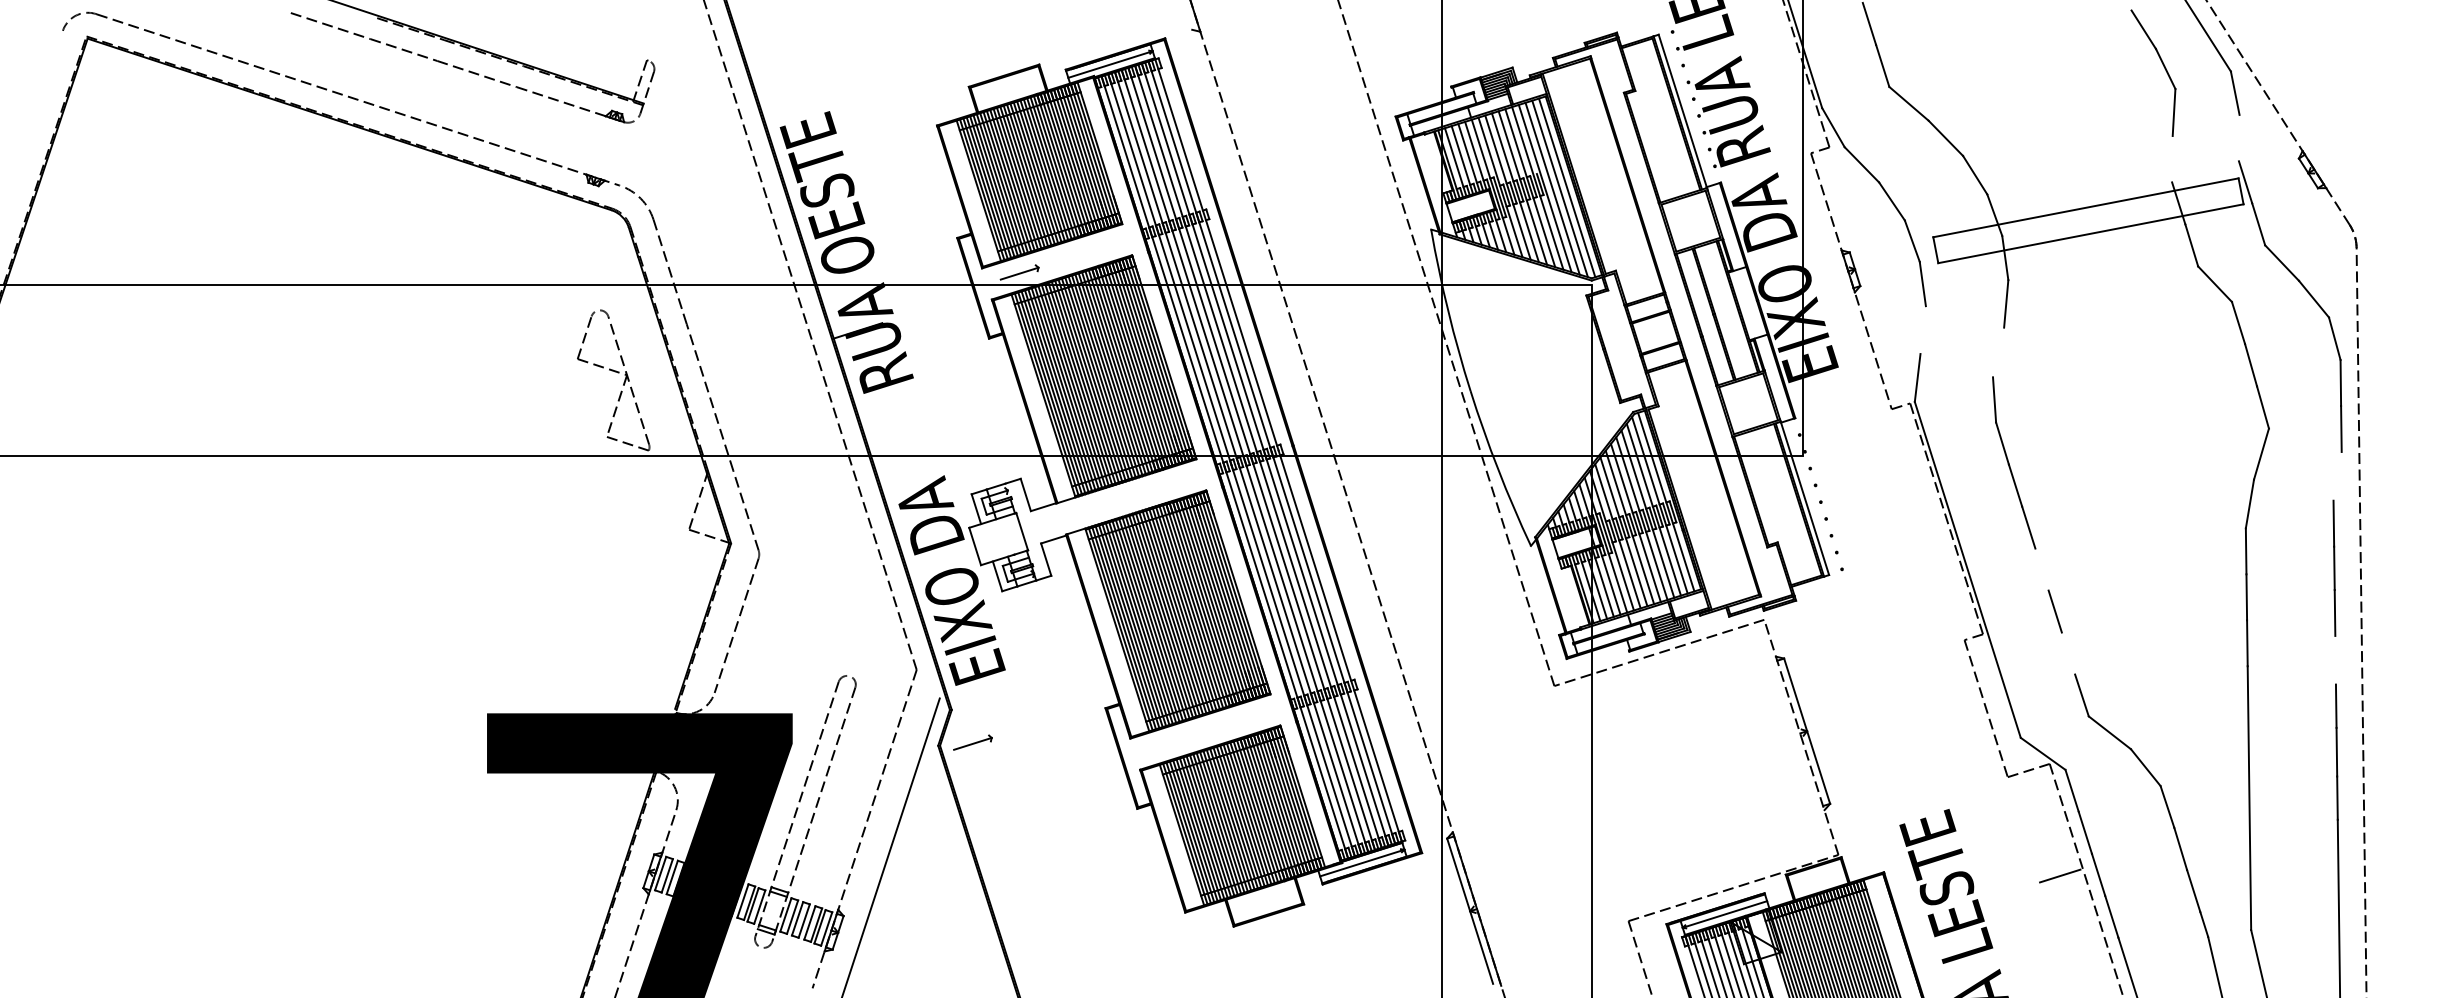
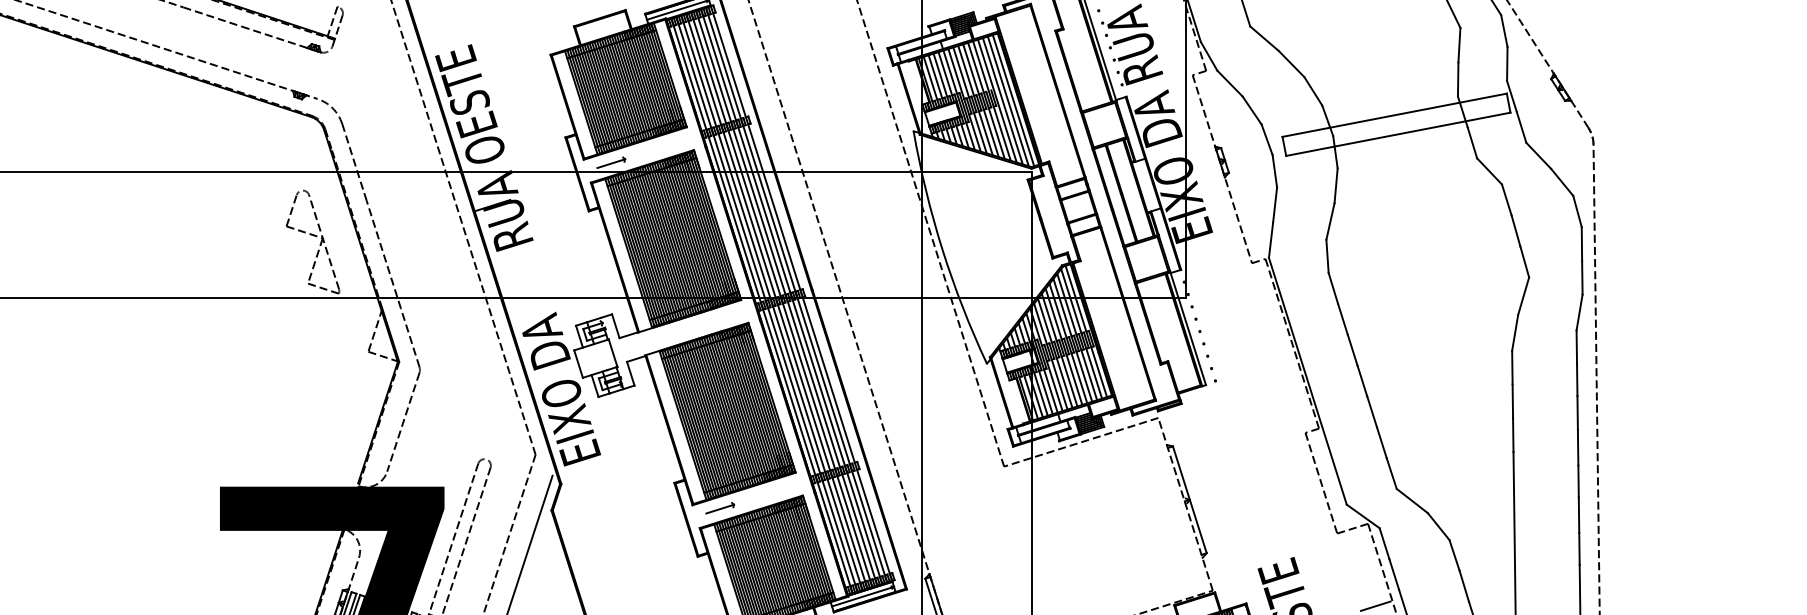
line: (2238, 137) -> (1506, 63), added
line: (2172, 159) -> (1458, 79), added
line: (1922, 330) -> (1274, 205), added
line: (1998, 352) -> (1330, 221), added
line: (2337, 475) -> (1579, 311), added
line: (2041, 569) -> (1362, 380), added
line: (2068, 653) -> (1381, 442), added
line: (2335, 659) -> (1578, 447), added
part: (972, 742) -> (719, 508), moved

